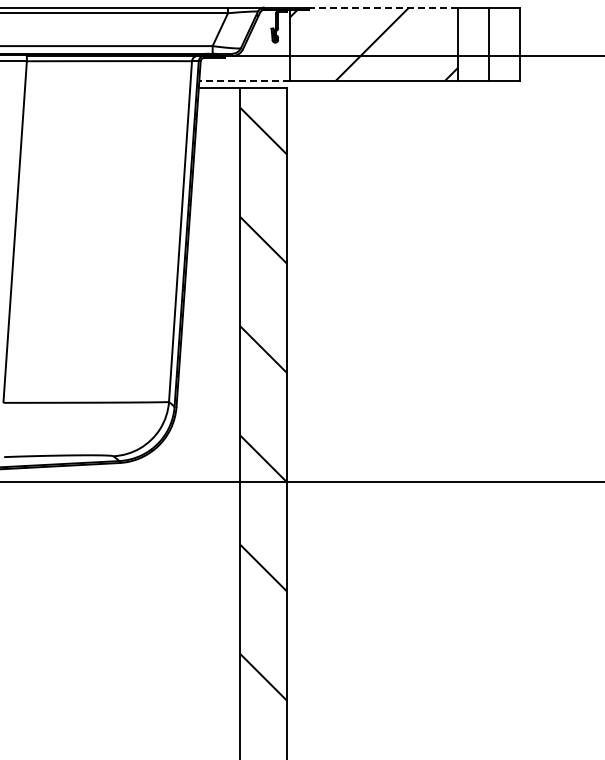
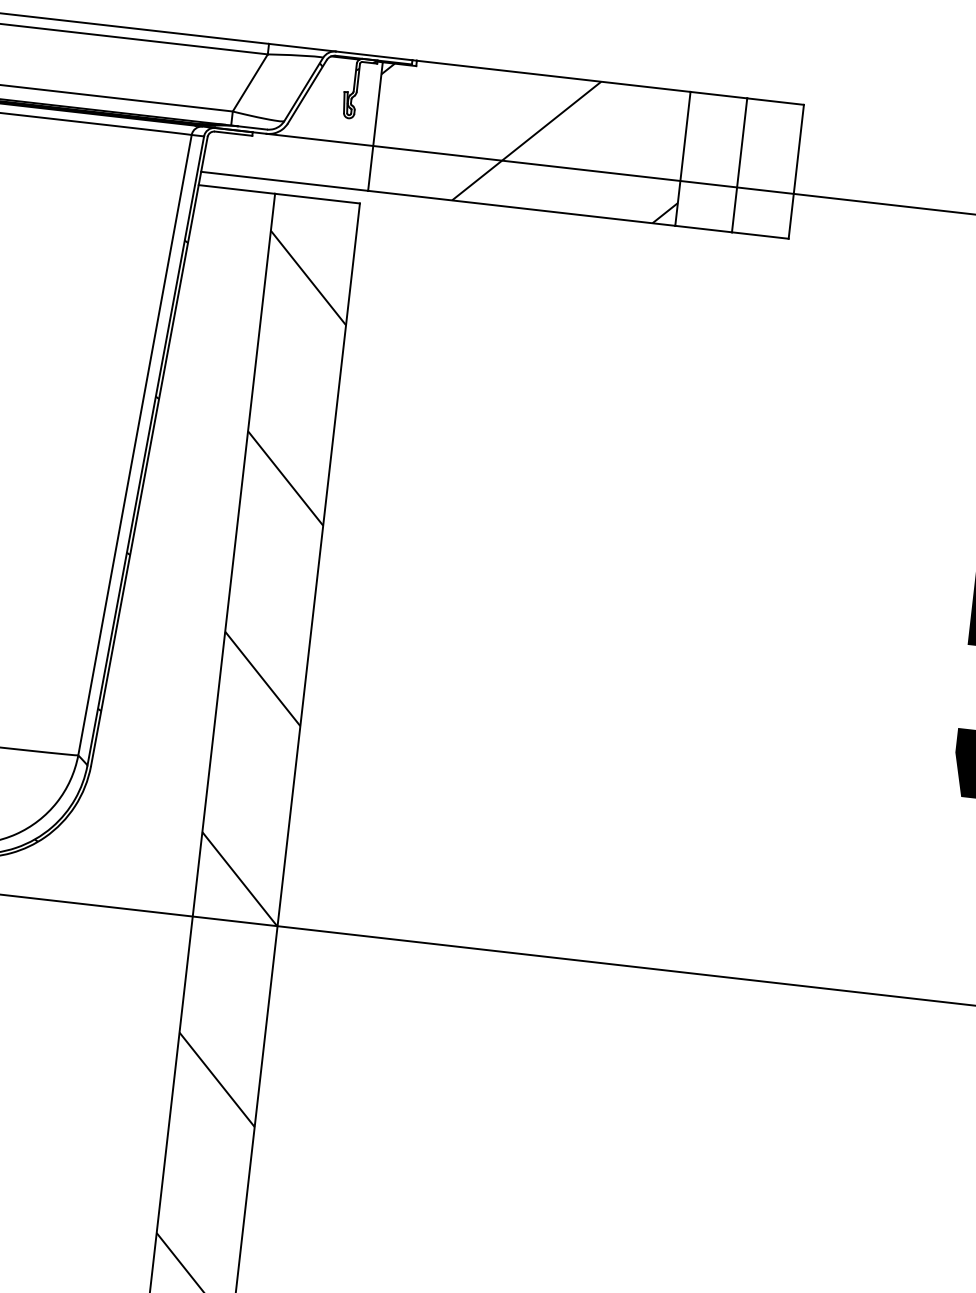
line: (383, 7) -> (554, 76), dashed -> solid
line: (244, 80) -> (284, 181), dashed -> solid

